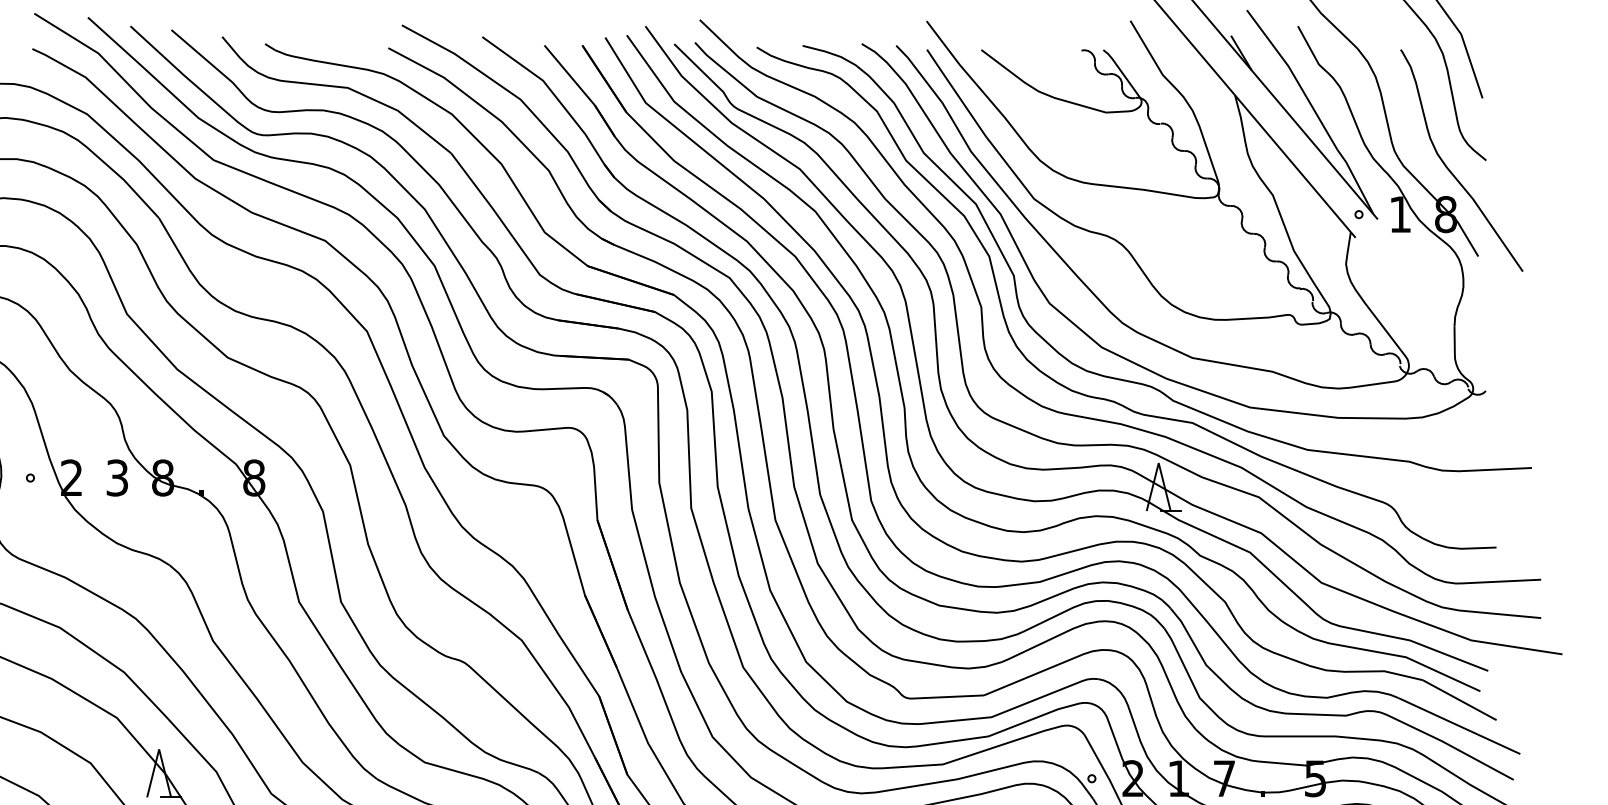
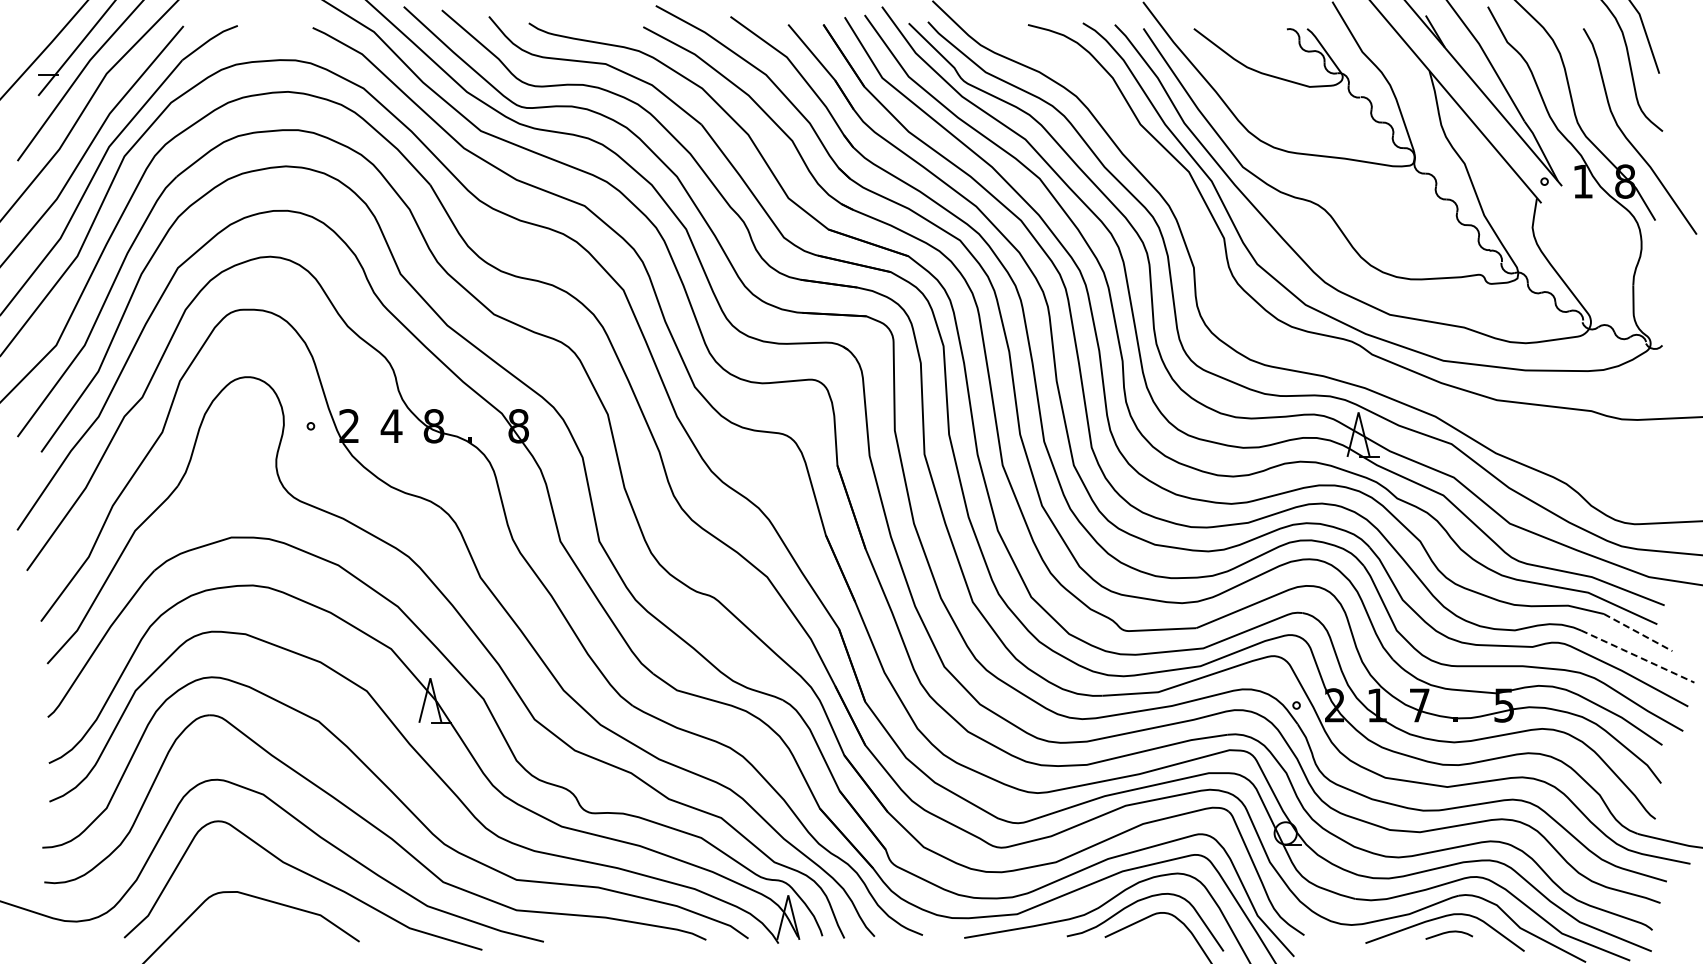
part: (1102, 397) -> (1306, 351), removed
text: (117, 478) -> (391, 426), 3 -> 4
line: (1460, 700) -> (1638, 632), solid -> dashed
line: (1459, 725) -> (1637, 656), solid -> dashed

